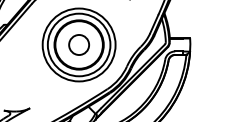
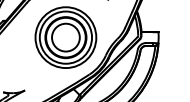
circle: (78, 44) -> (65, 37), size x1.67

